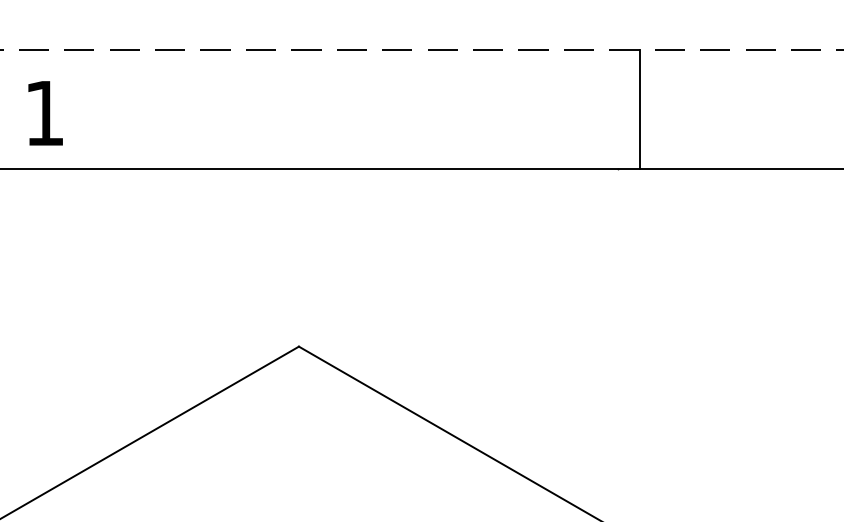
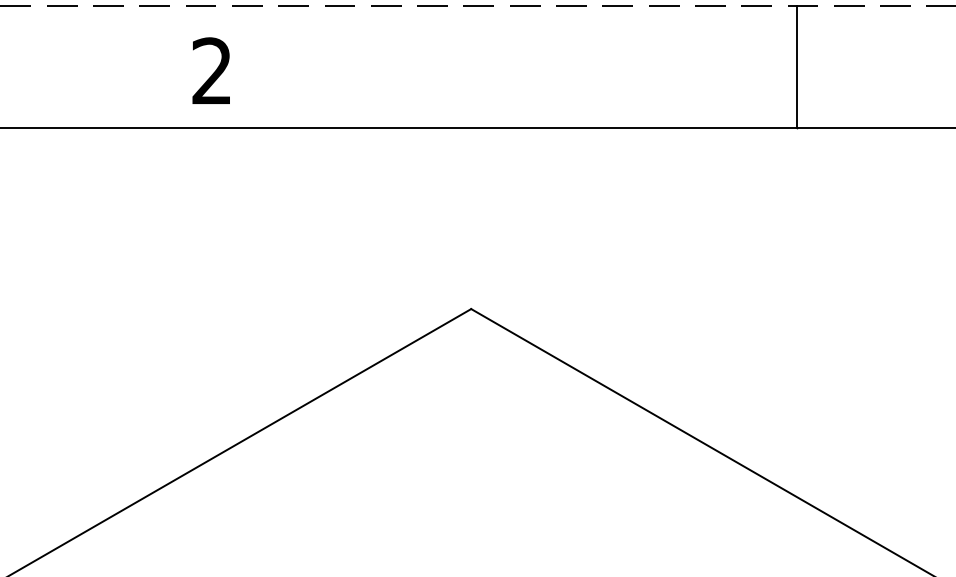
line: (639, 108) -> (796, 66), moved
text: (44, 112) -> (211, 70), 1 -> 2

